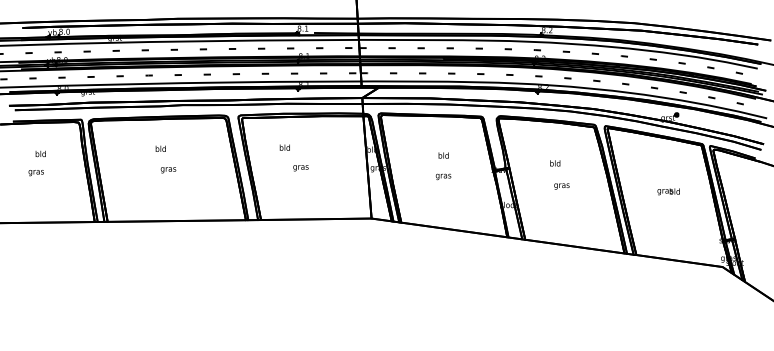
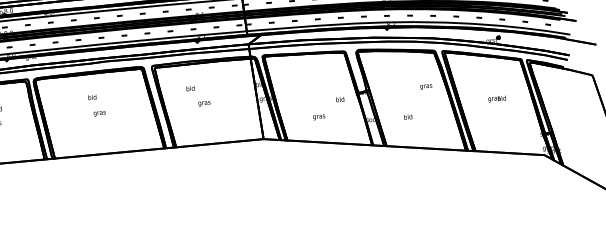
text: (443, 155) -> (340, 99), moved
text: (555, 163) -> (408, 117), moved
text: (443, 176) -> (319, 117), moved
text: (561, 186) -> (425, 87), moved

